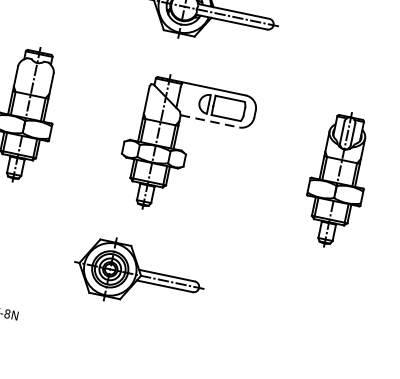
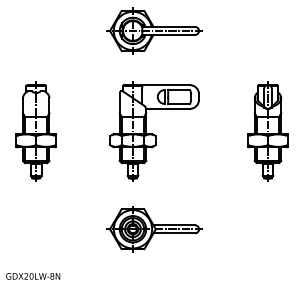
line: (210, 120) -> (168, 108), dashed -> solid
part: (139, 275) -> (154, 229), moved

